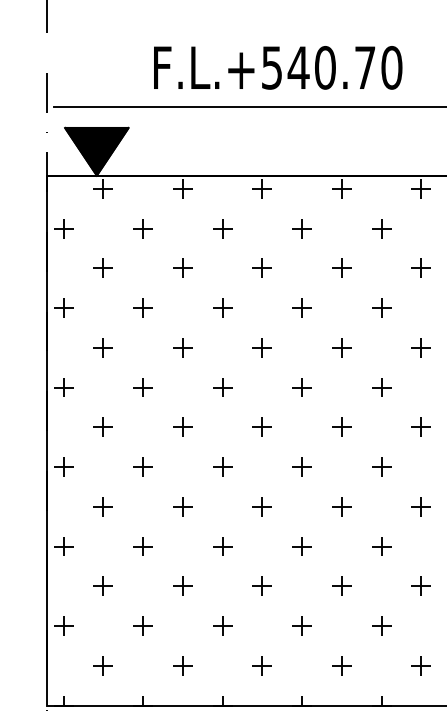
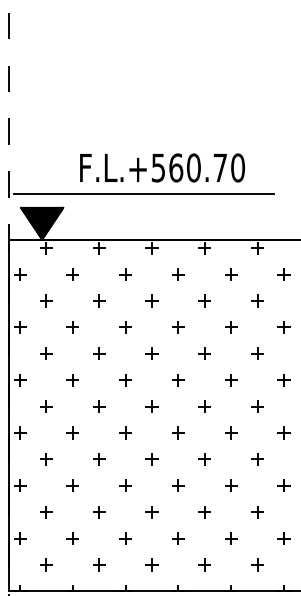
text: (297, 67) -> (175, 167), F.L.+540.70 -> F.L.+560.70

